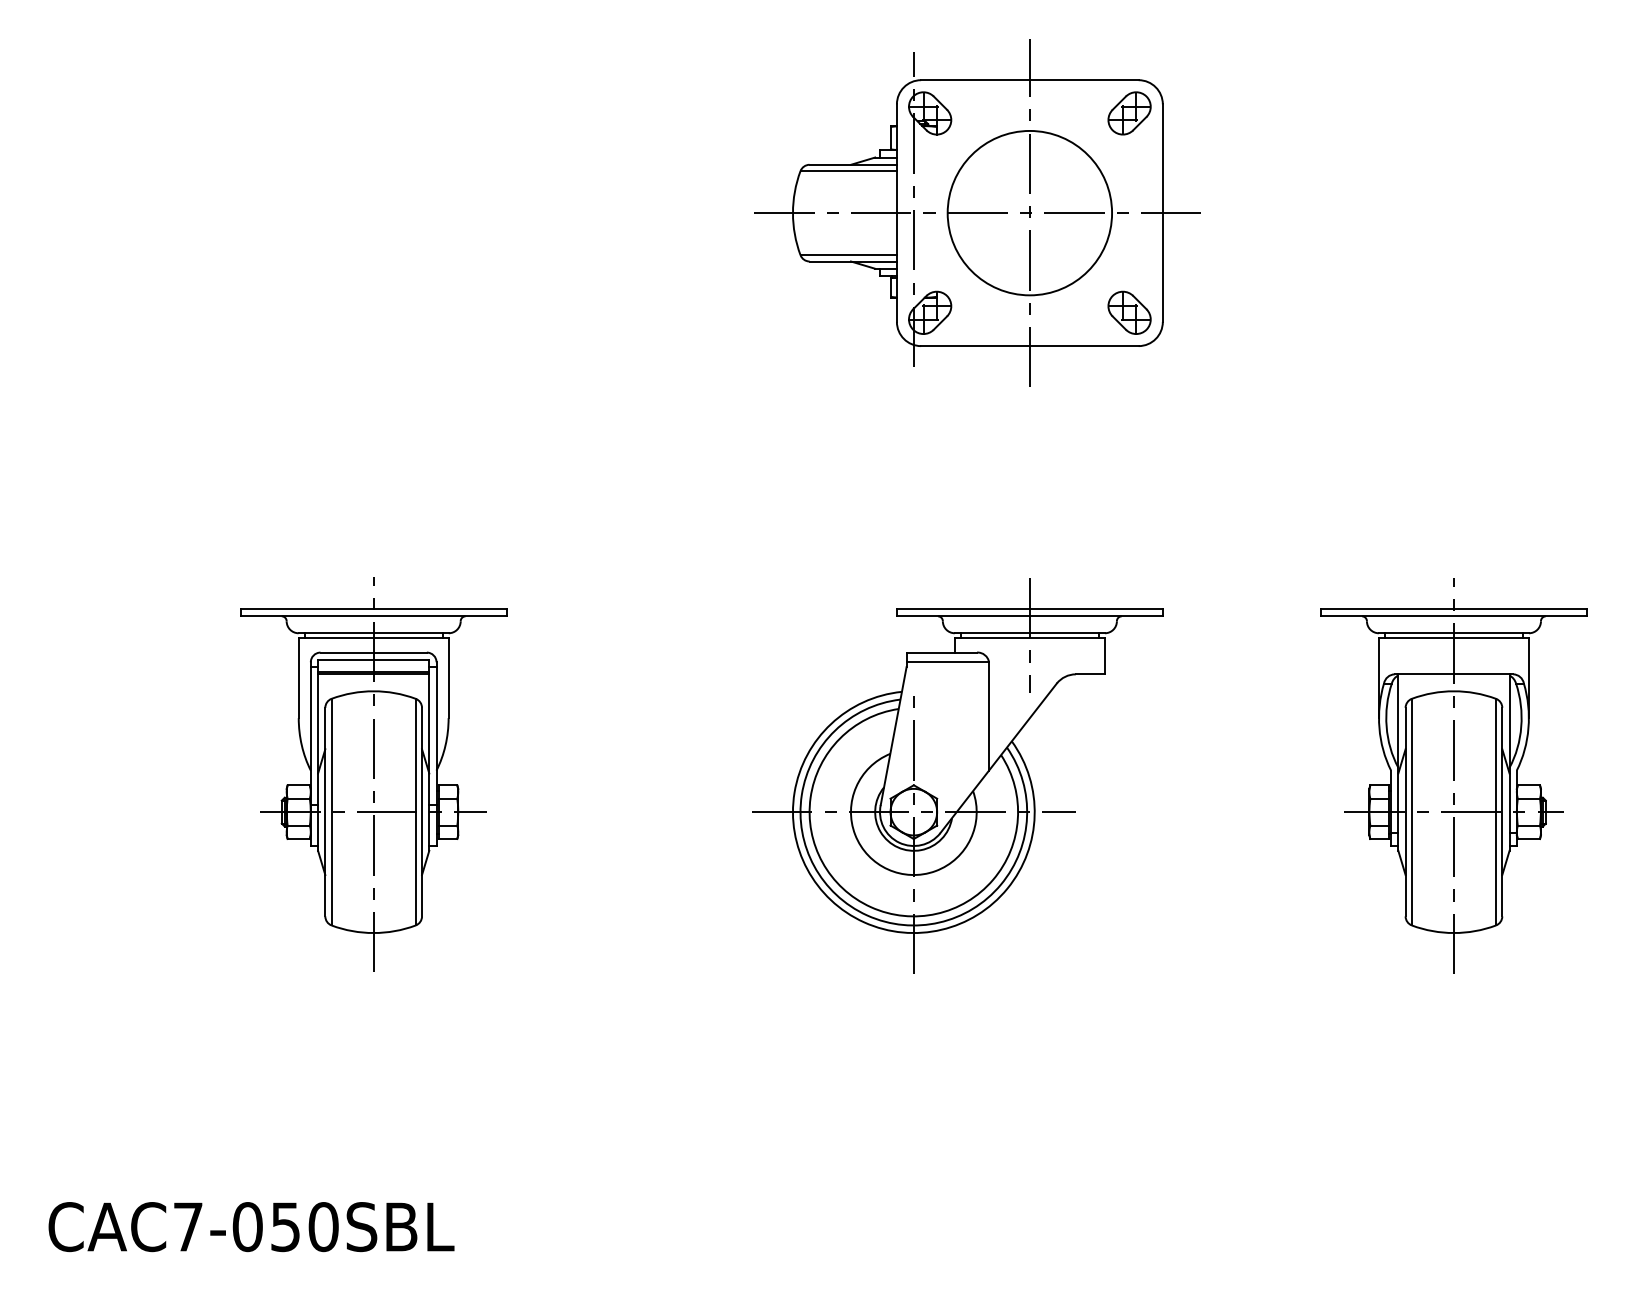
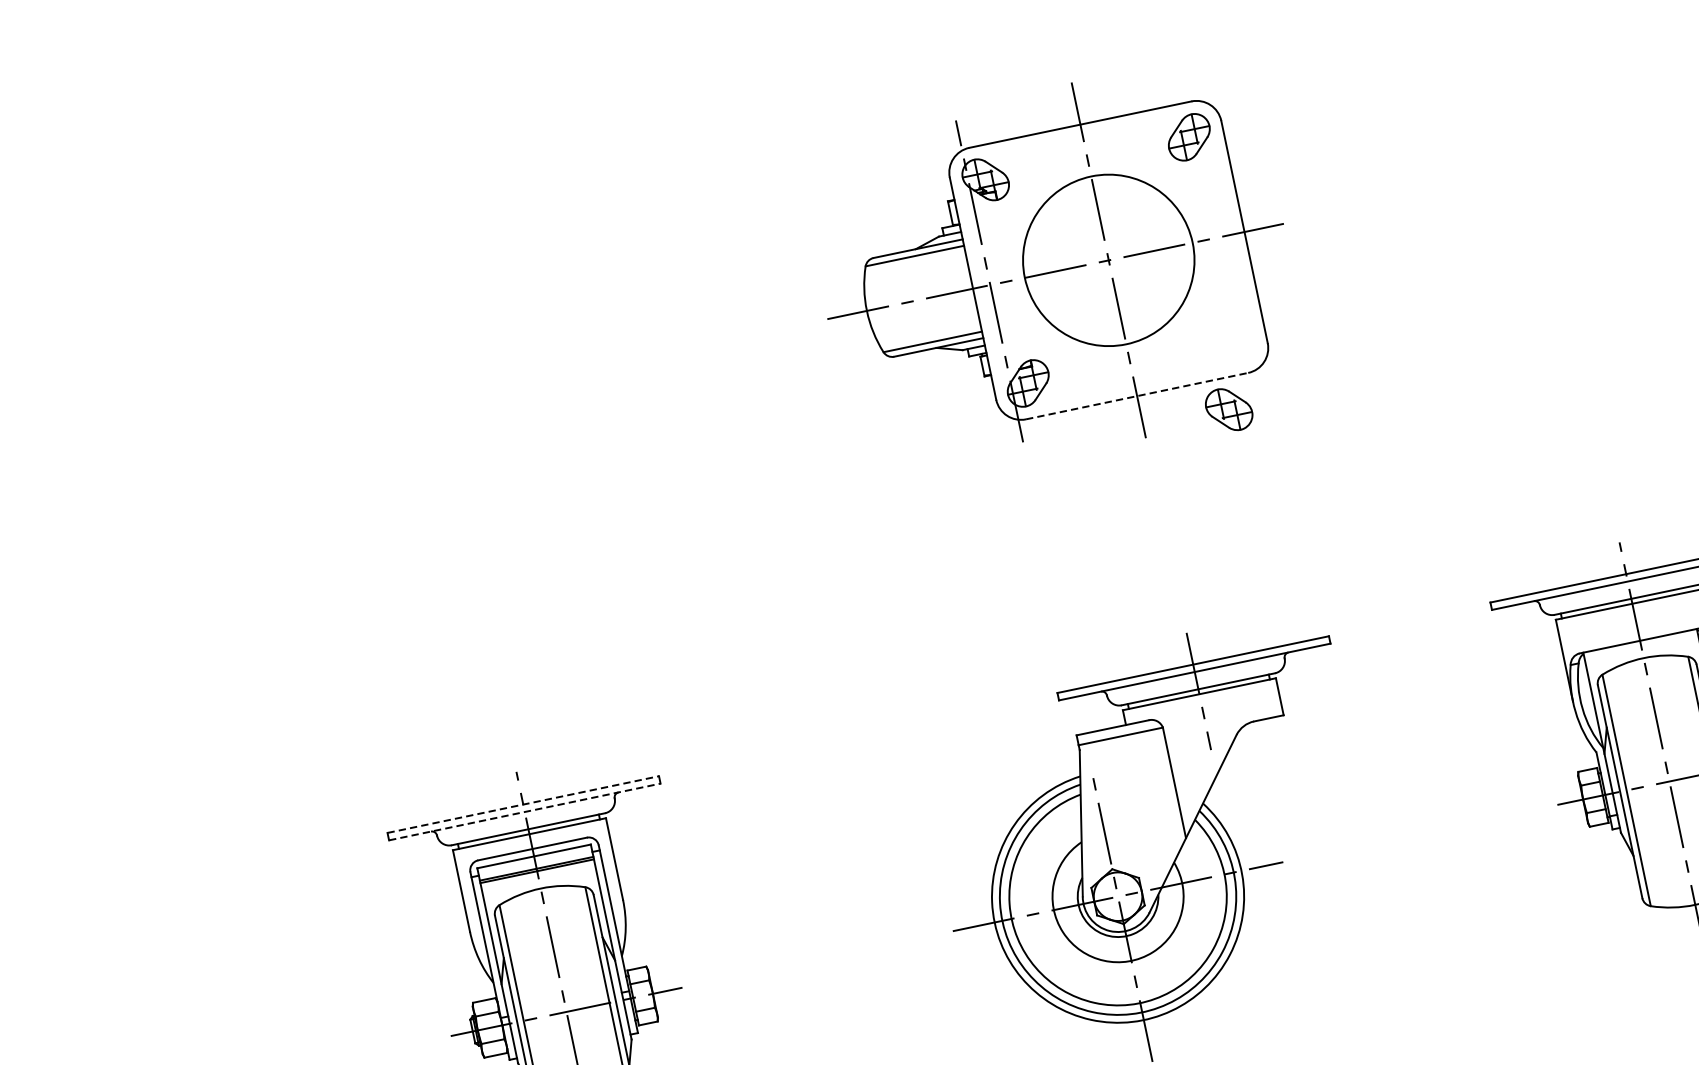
part: (1129, 312) -> (1228, 409), moved
line: (1029, 346) -> (1136, 396), solid -> dashed
line: (373, 609) -> (523, 805), solid -> dashed
line: (373, 616) -> (524, 812), solid -> dashed

